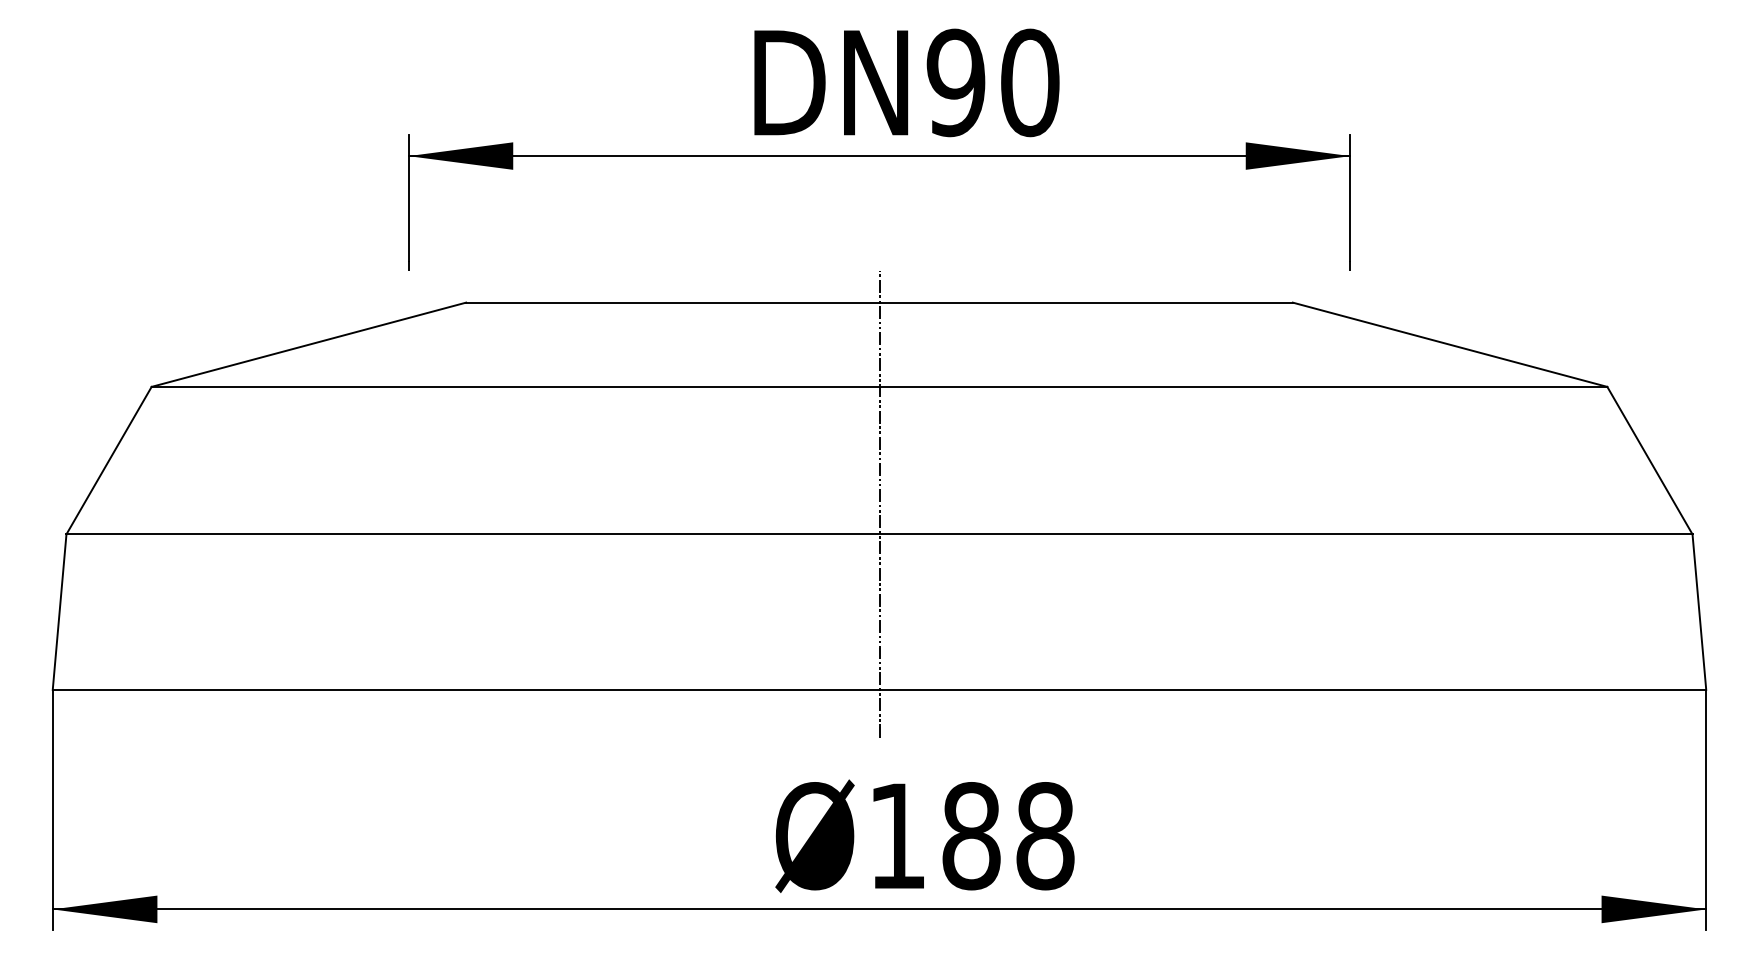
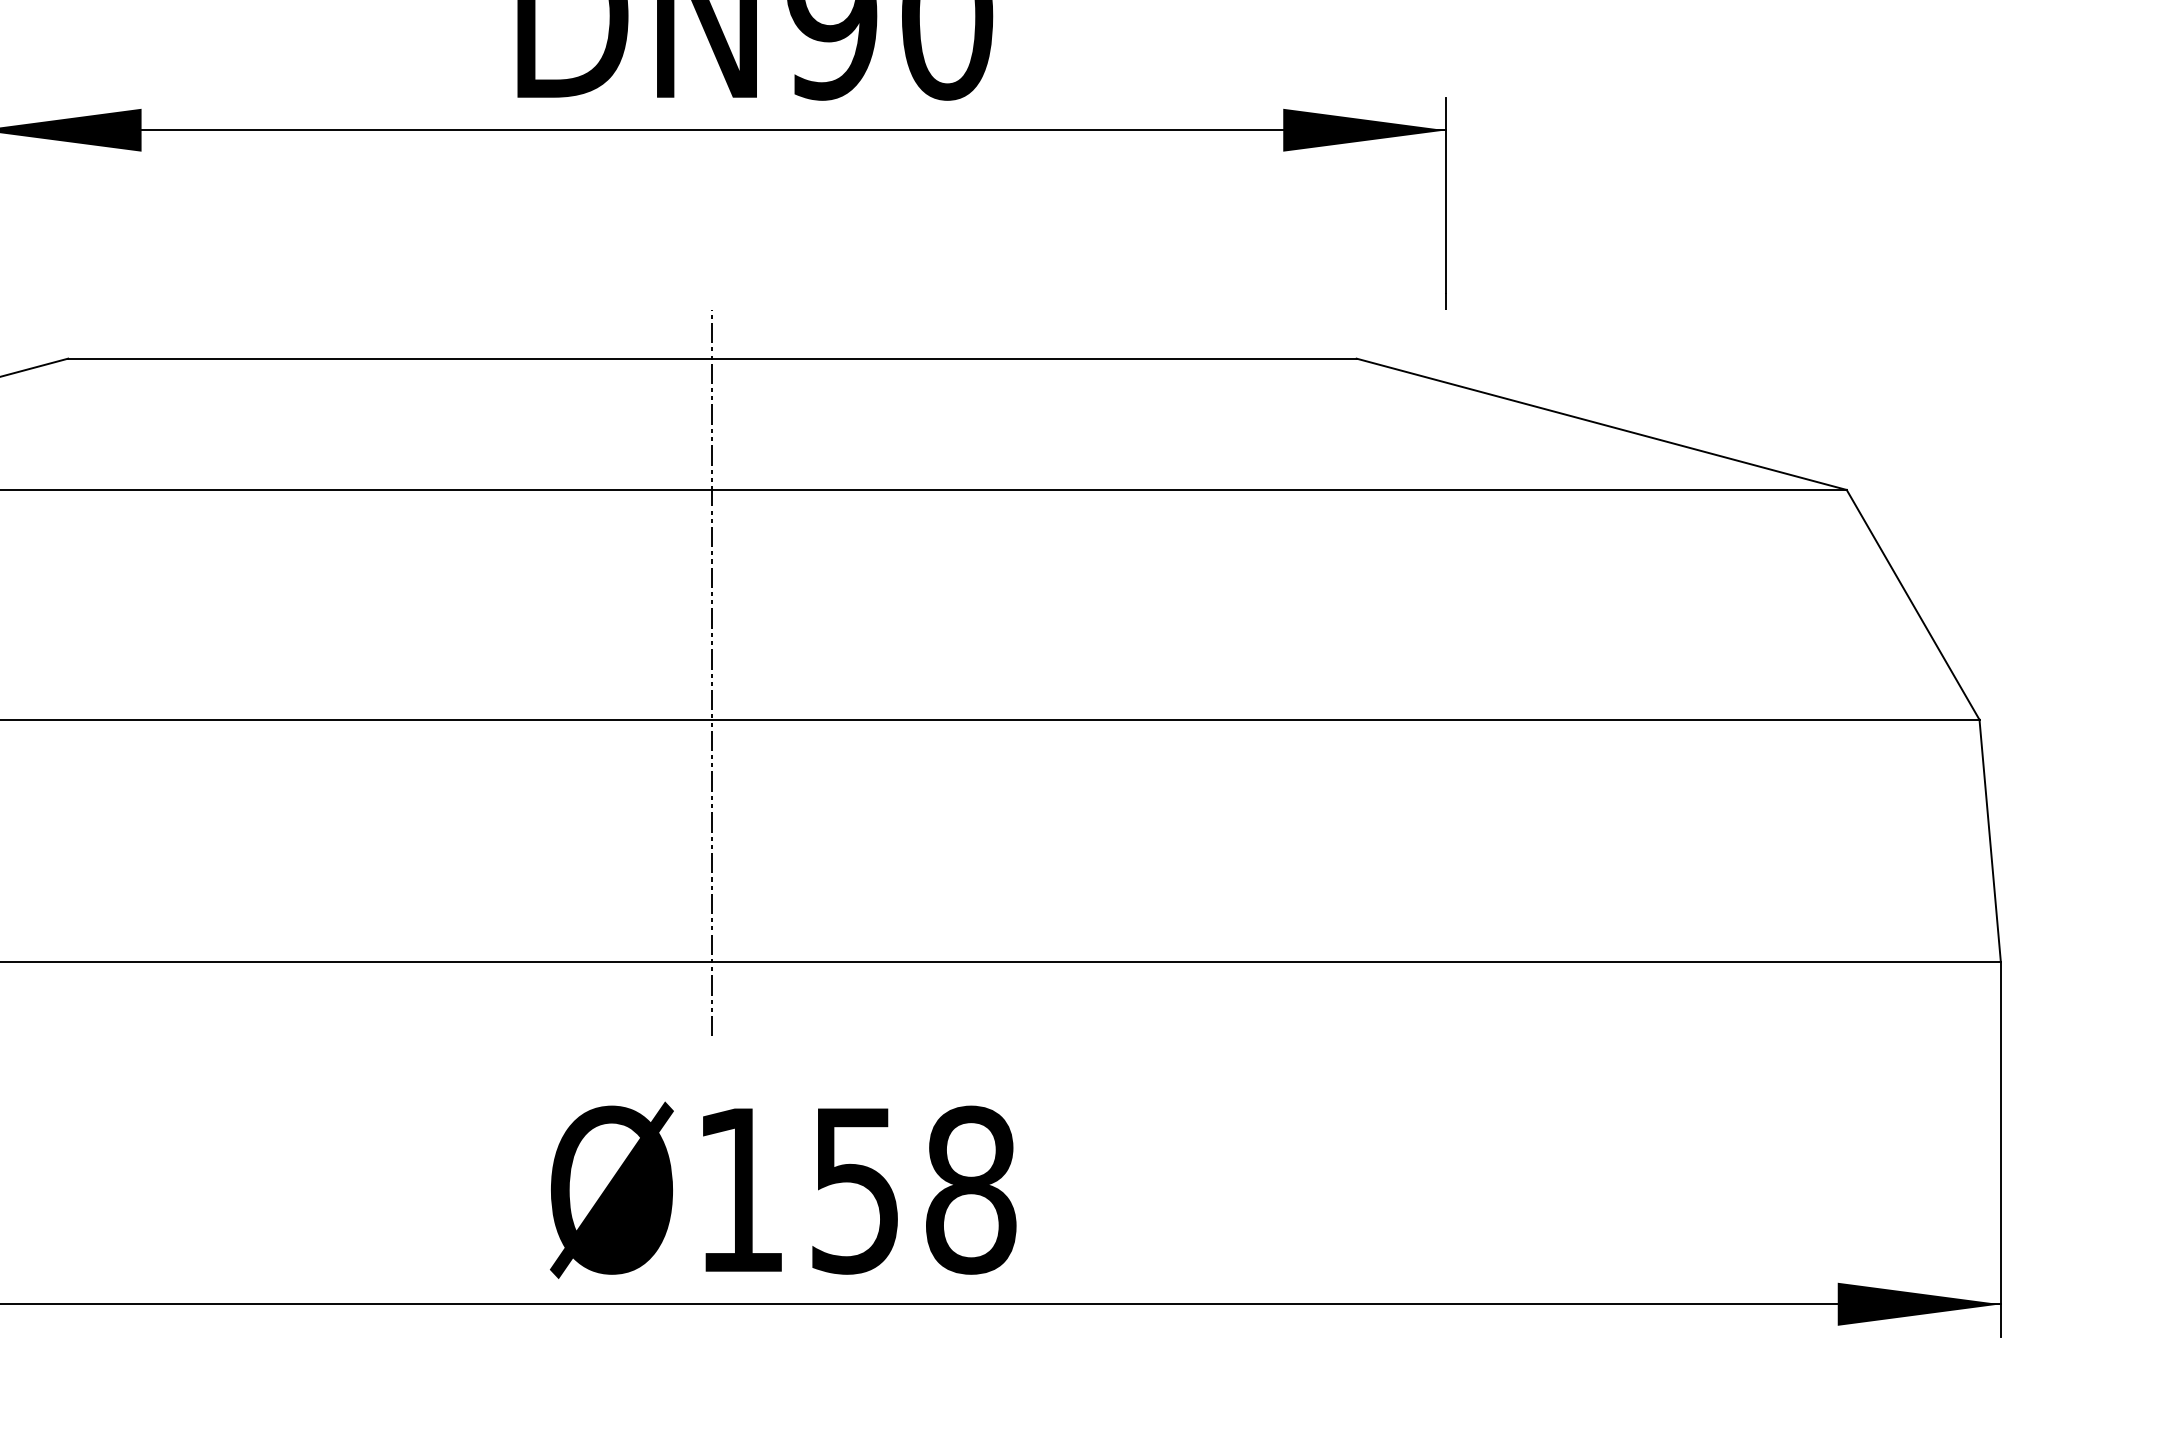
text: (971, 836) -> (855, 1190), 188 -> 158

